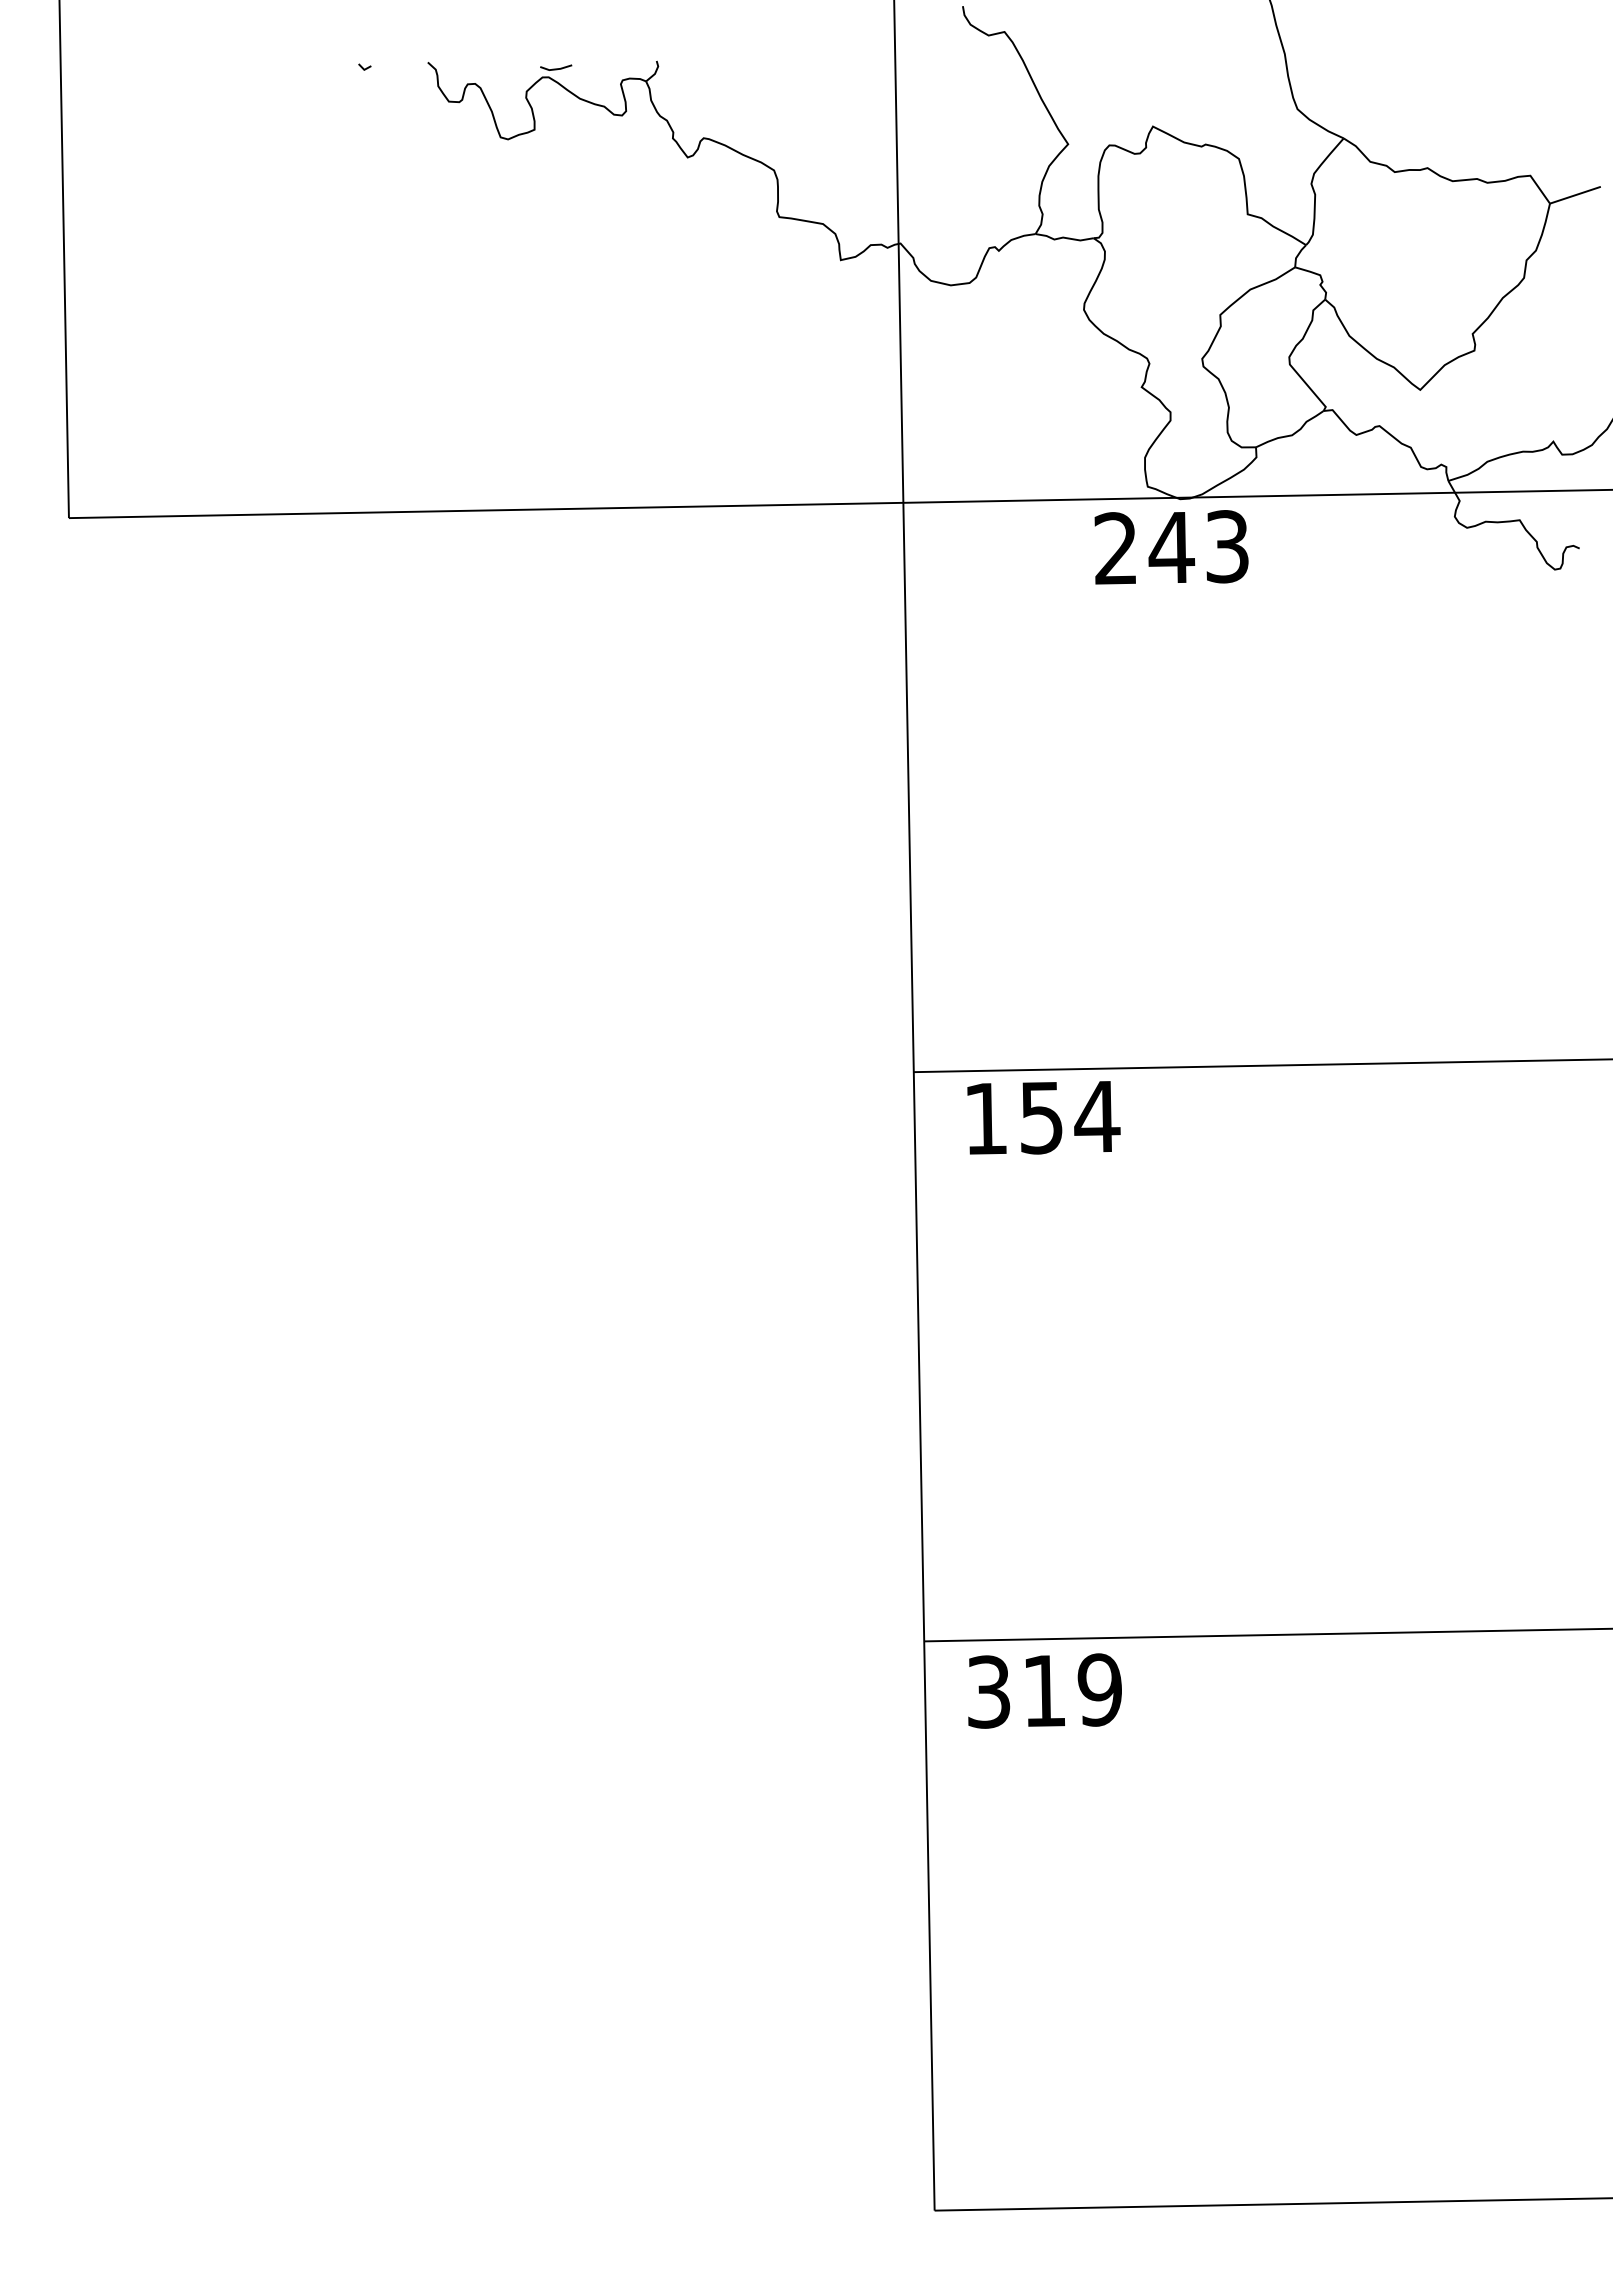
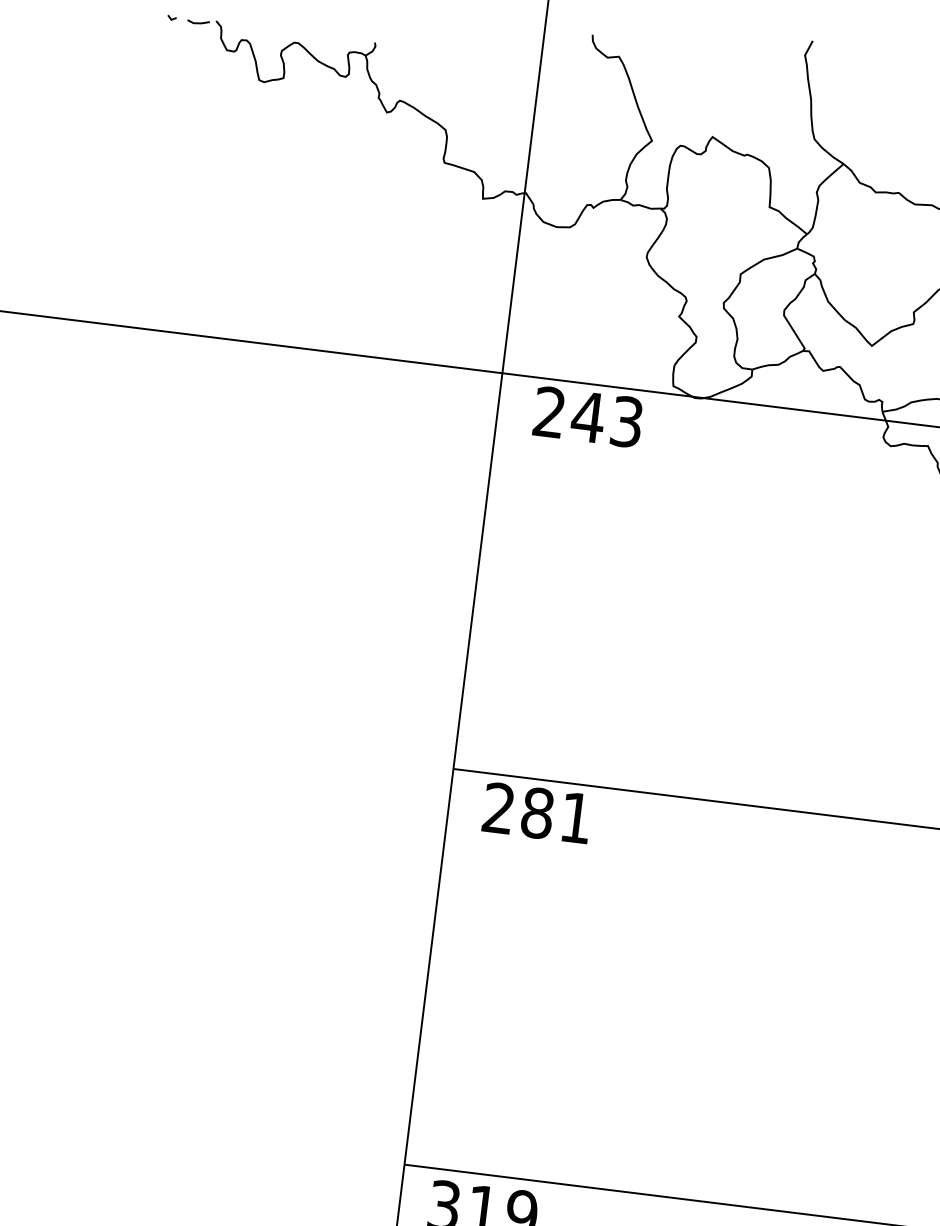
line: (556, 68) -> (198, 22), moved
text: (1171, 547) -> (588, 417), moved
text: (1042, 1117) -> (538, 813), 154 -> 281

